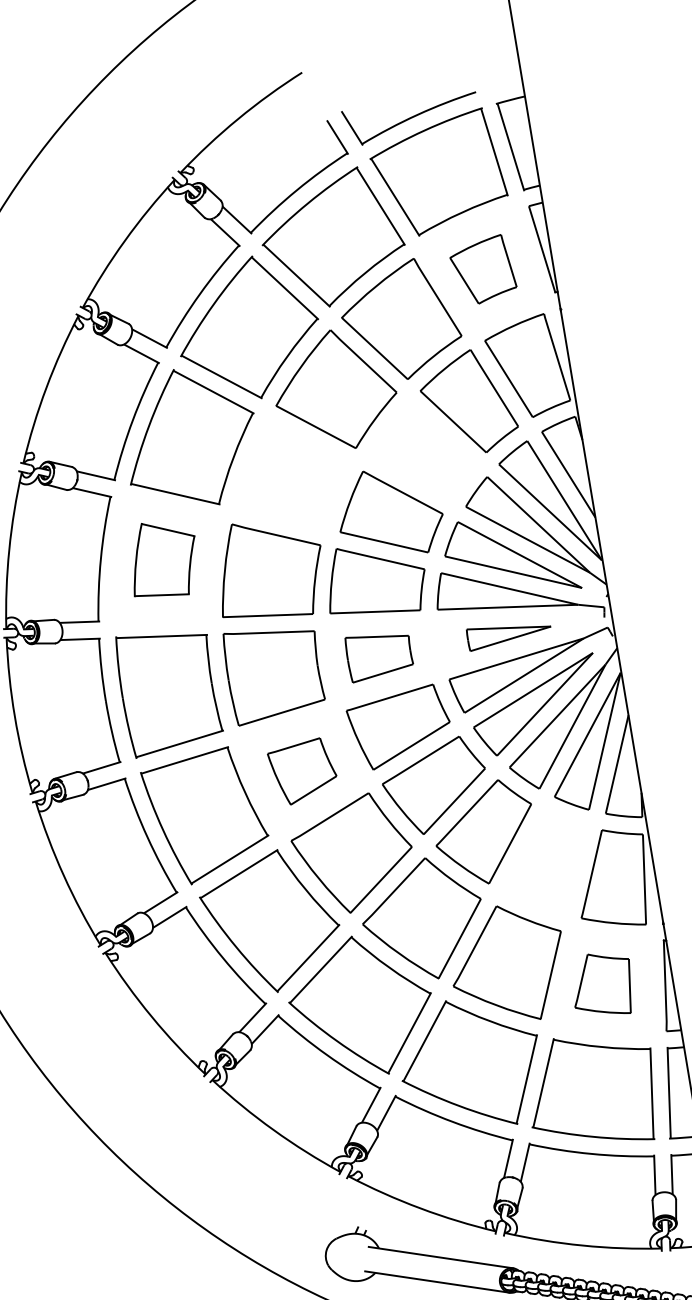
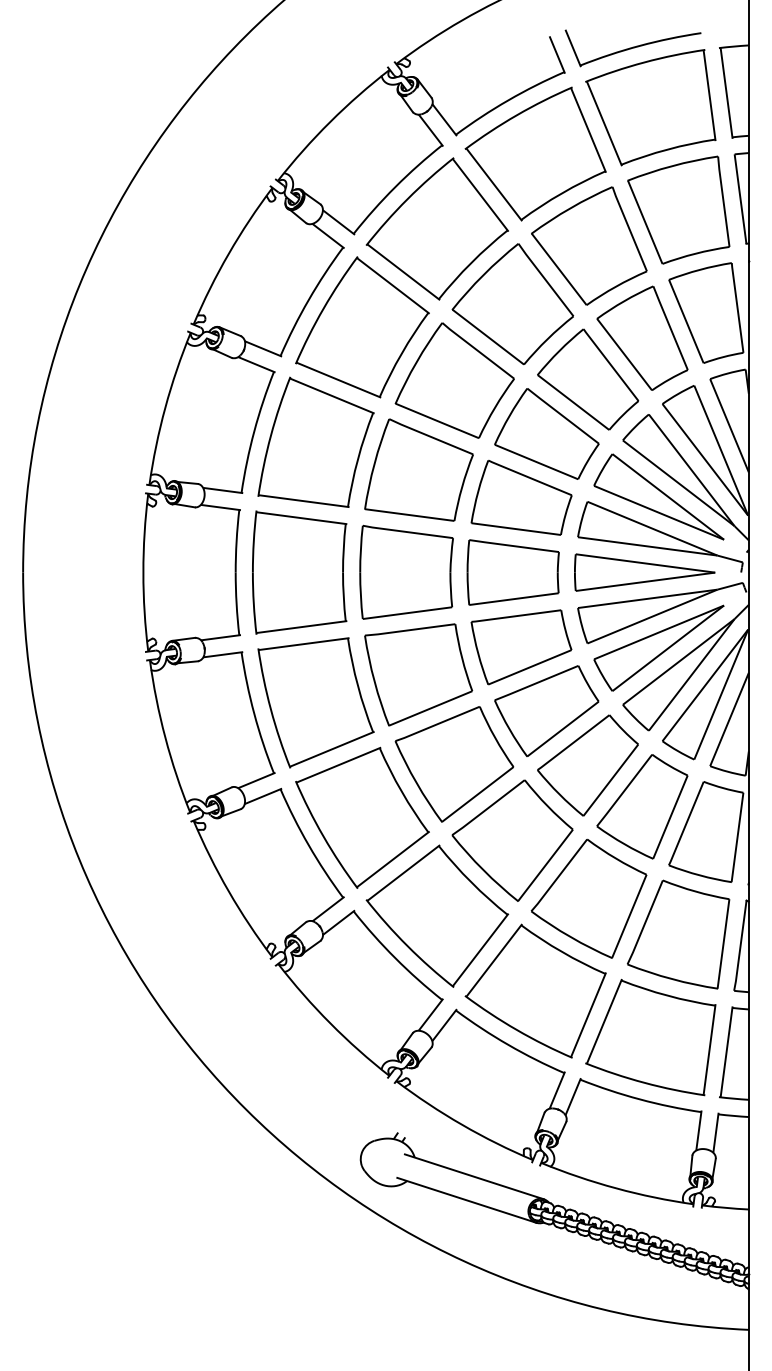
part: (482, 269) -> (678, 209), size x1.67
part: (421, 452) -> (588, 379), added
part: (289, 475) -> (454, 380), added
part: (162, 558) -> (315, 441), size x1.67
part: (509, 633) -> (644, 572), size x1.67
part: (378, 655) -> (512, 572), size x1.43
part: (302, 771) -> (418, 674), size x1.67
part: (545, 864) -> (642, 806), added
part: (602, 984) -> (678, 934), size x1.67

